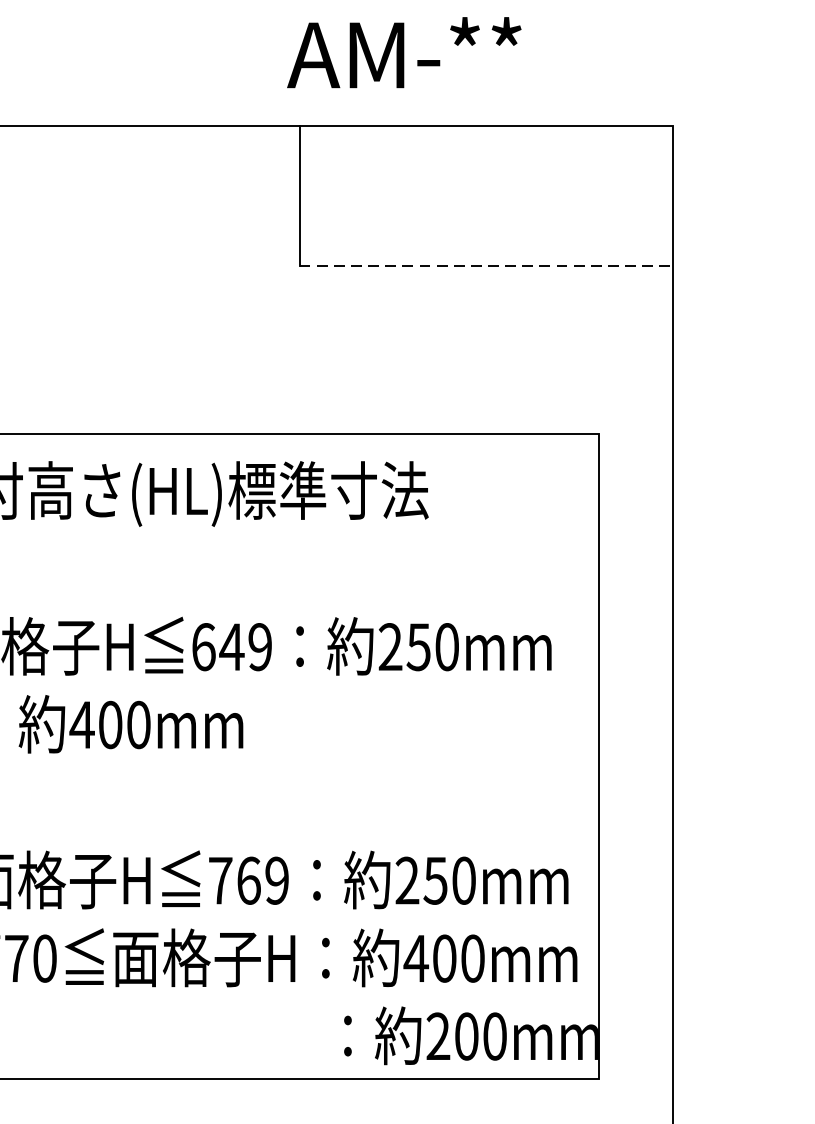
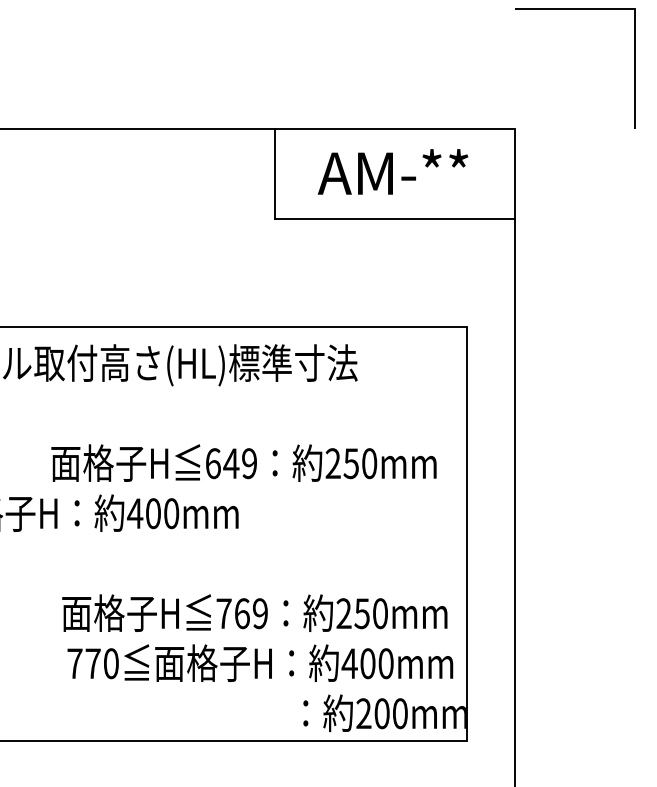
text: (403, 51) -> (392, 171), moved
line: (487, 265) -> (395, 218), dashed -> solid

